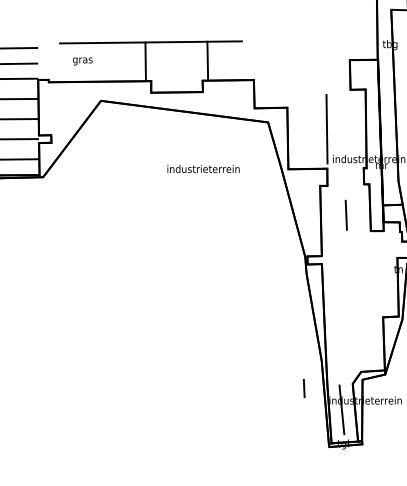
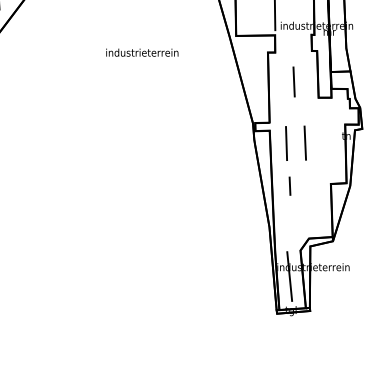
text: (203, 169) -> (142, 53), moved
line: (338, 276) -> (286, 143), added
line: (357, 276) -> (305, 143), added
line: (304, 388) -> (290, 186), moved

